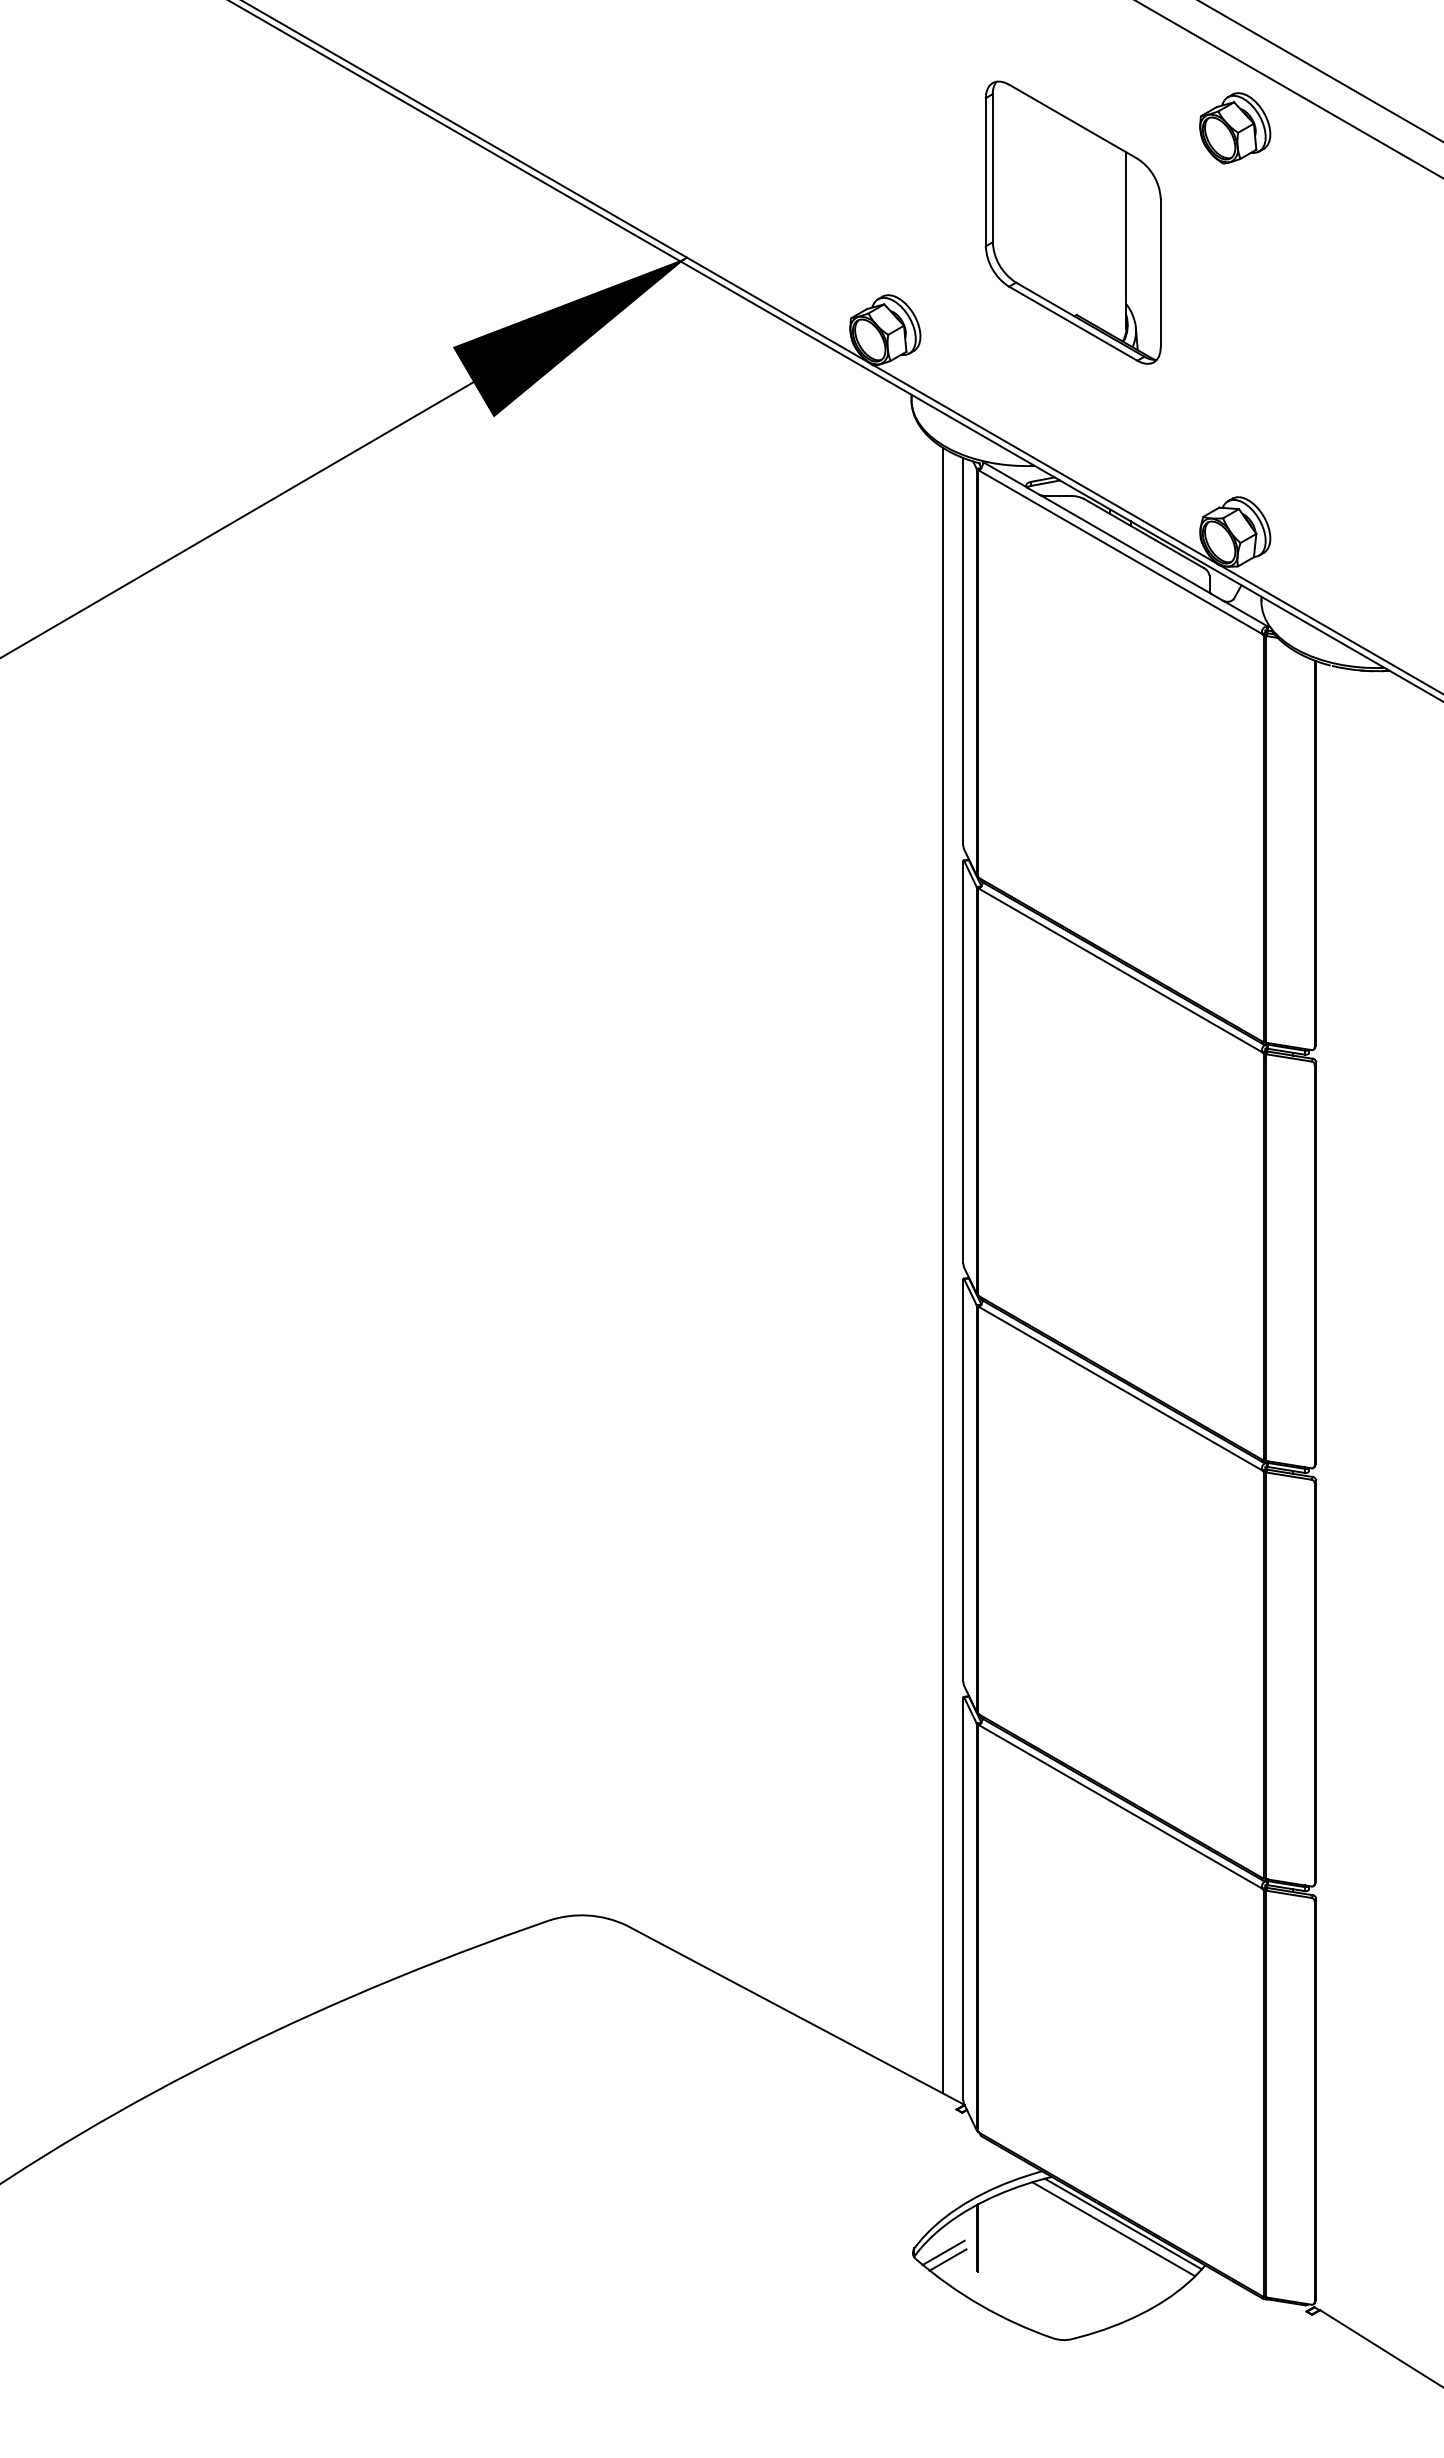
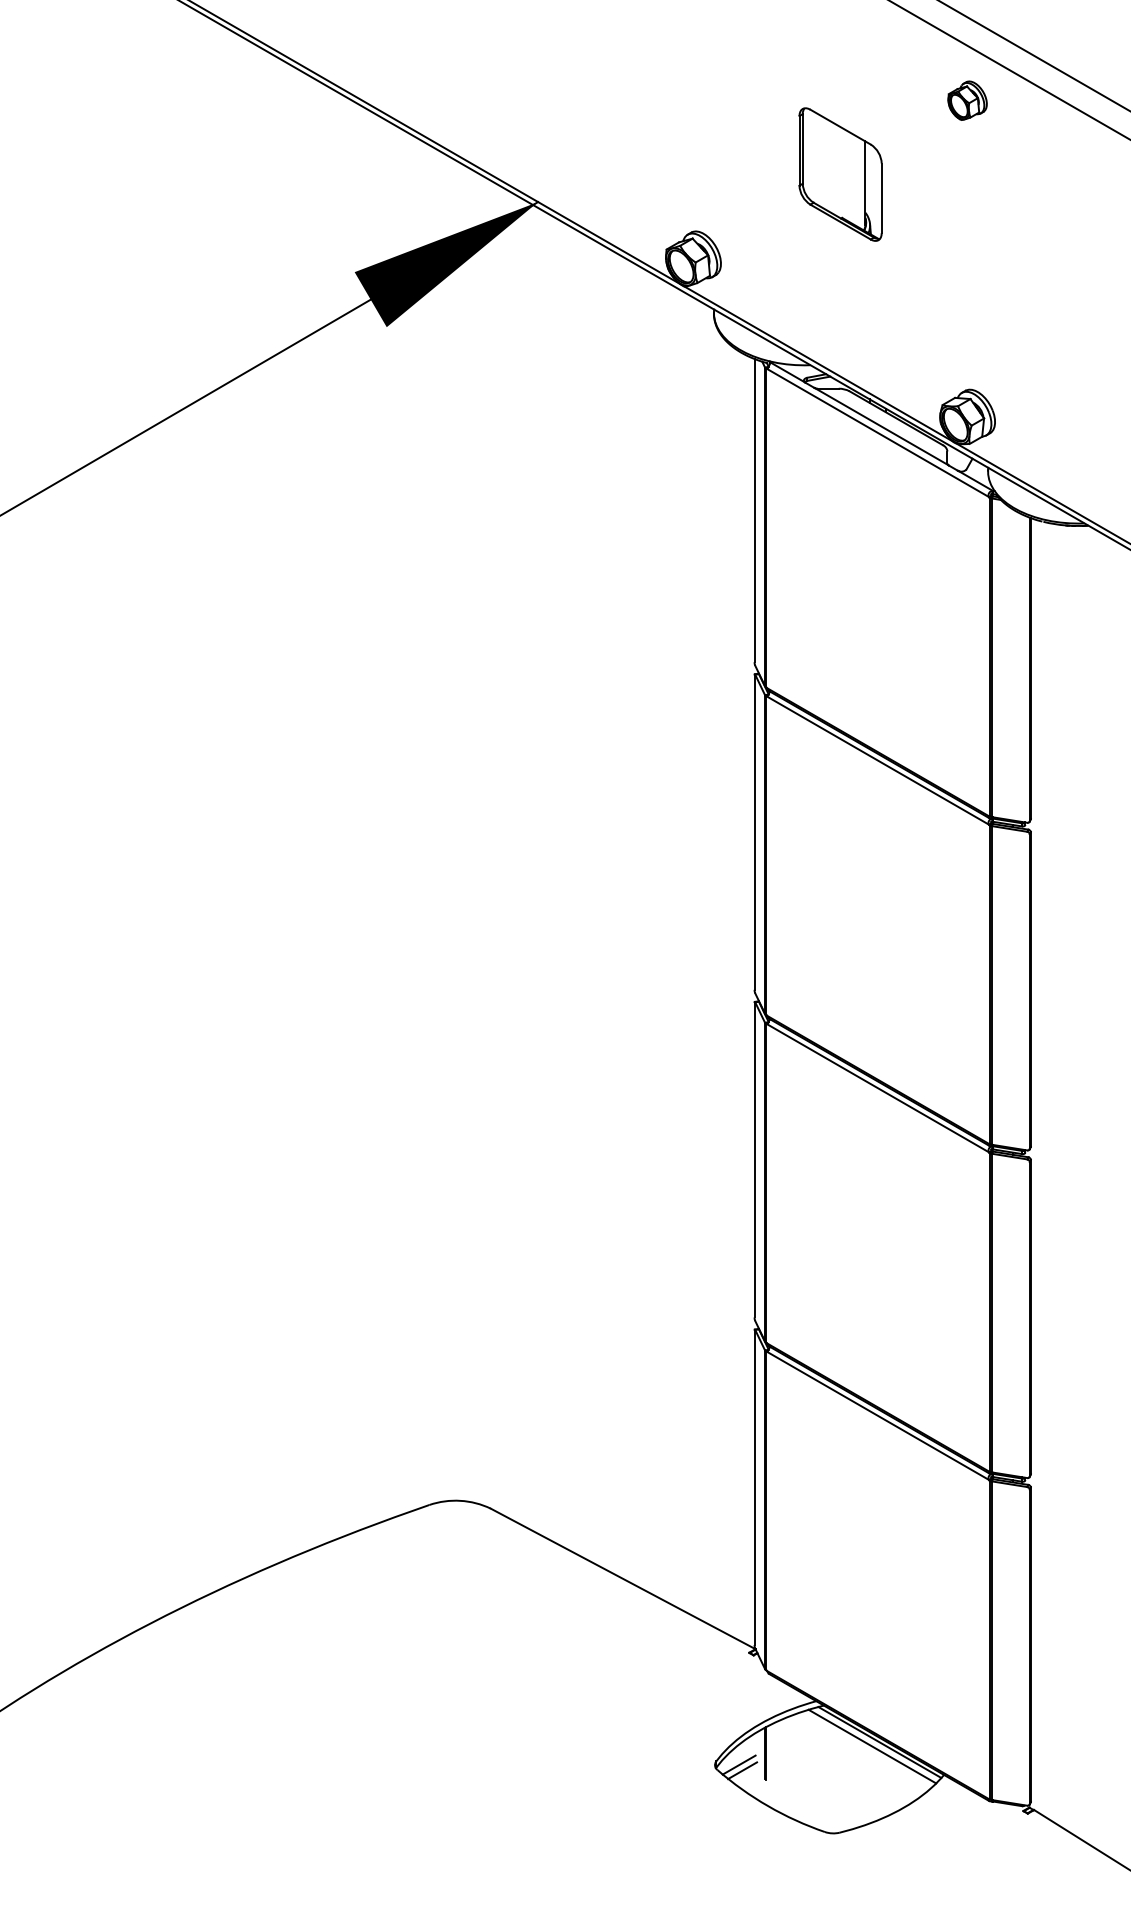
part: (1235, 128) -> (967, 100), size x0.7
part: (1072, 222) -> (840, 174), size x0.6
line: (942, 1270) -> (738, 995), removed

